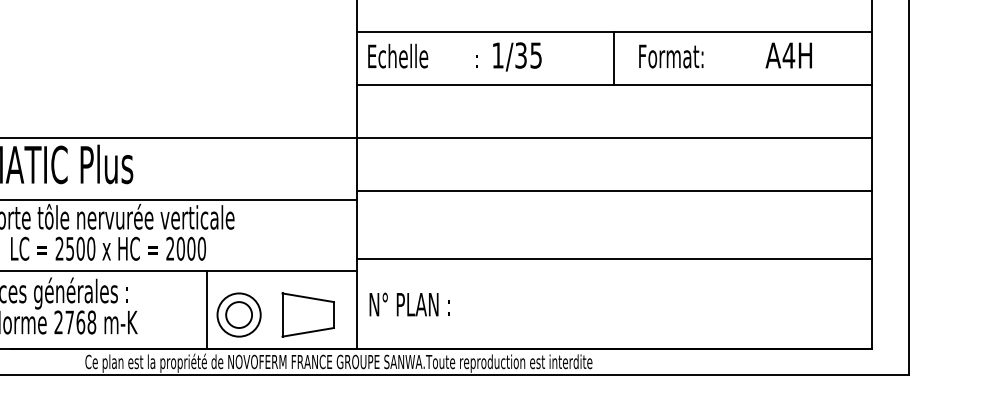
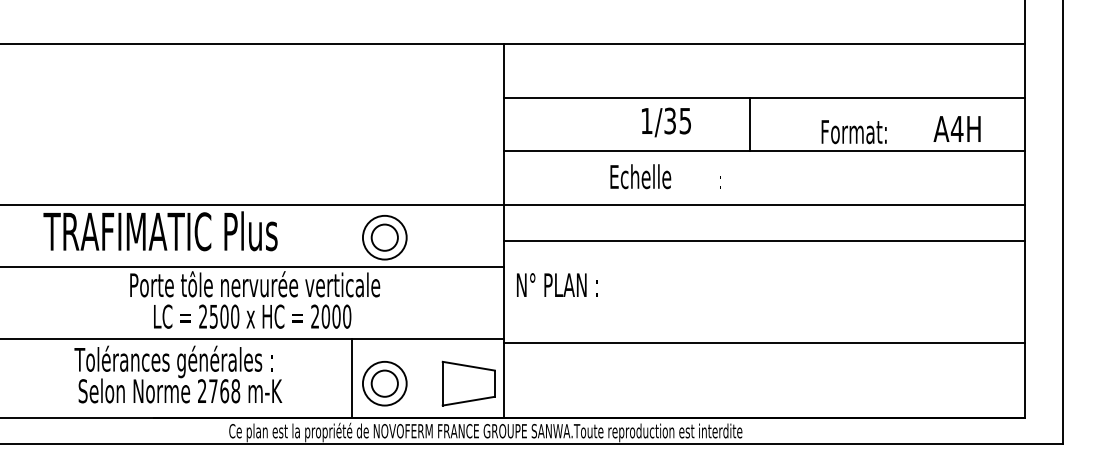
text: (788, 54) -> (956, 128), moved
text: (422, 55) -> (665, 176), moved
text: (670, 56) -> (853, 132), moved
line: (614, 58) -> (749, 124), moved
part: (238, 170) -> (384, 237), added
line: (614, 190) -> (764, 240), moved
line: (614, 258) -> (764, 342), moved
text: (409, 303) -> (557, 284), moved
part: (307, 314) -> (468, 383), moved

